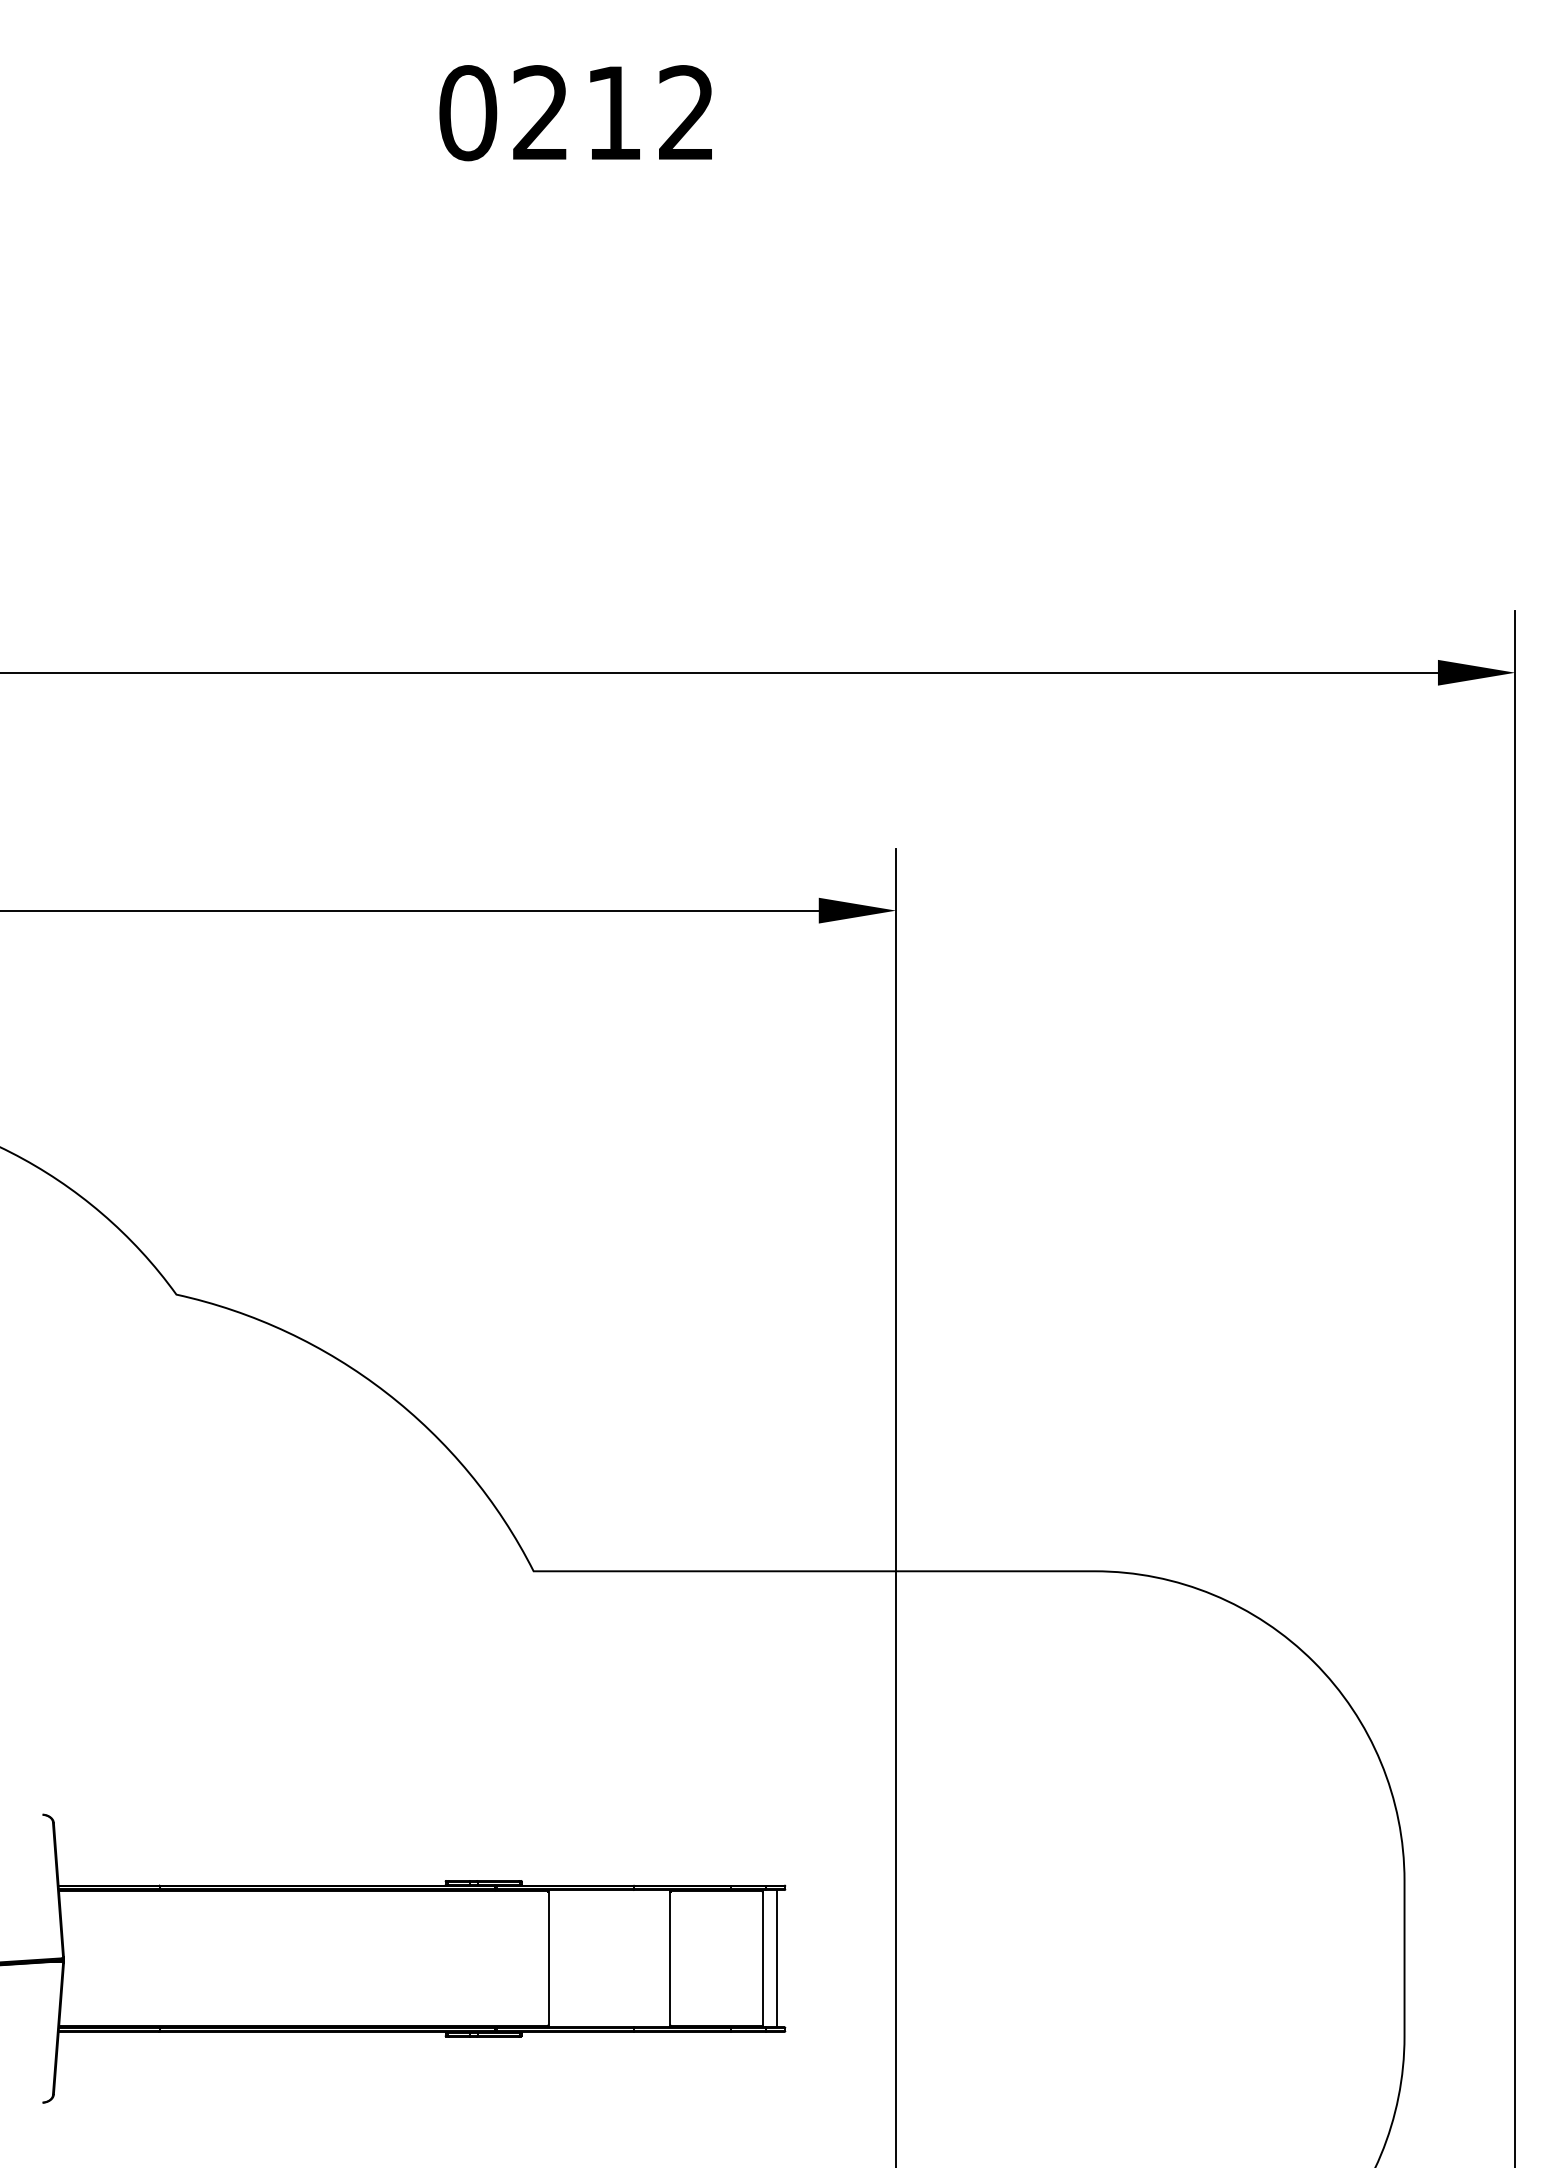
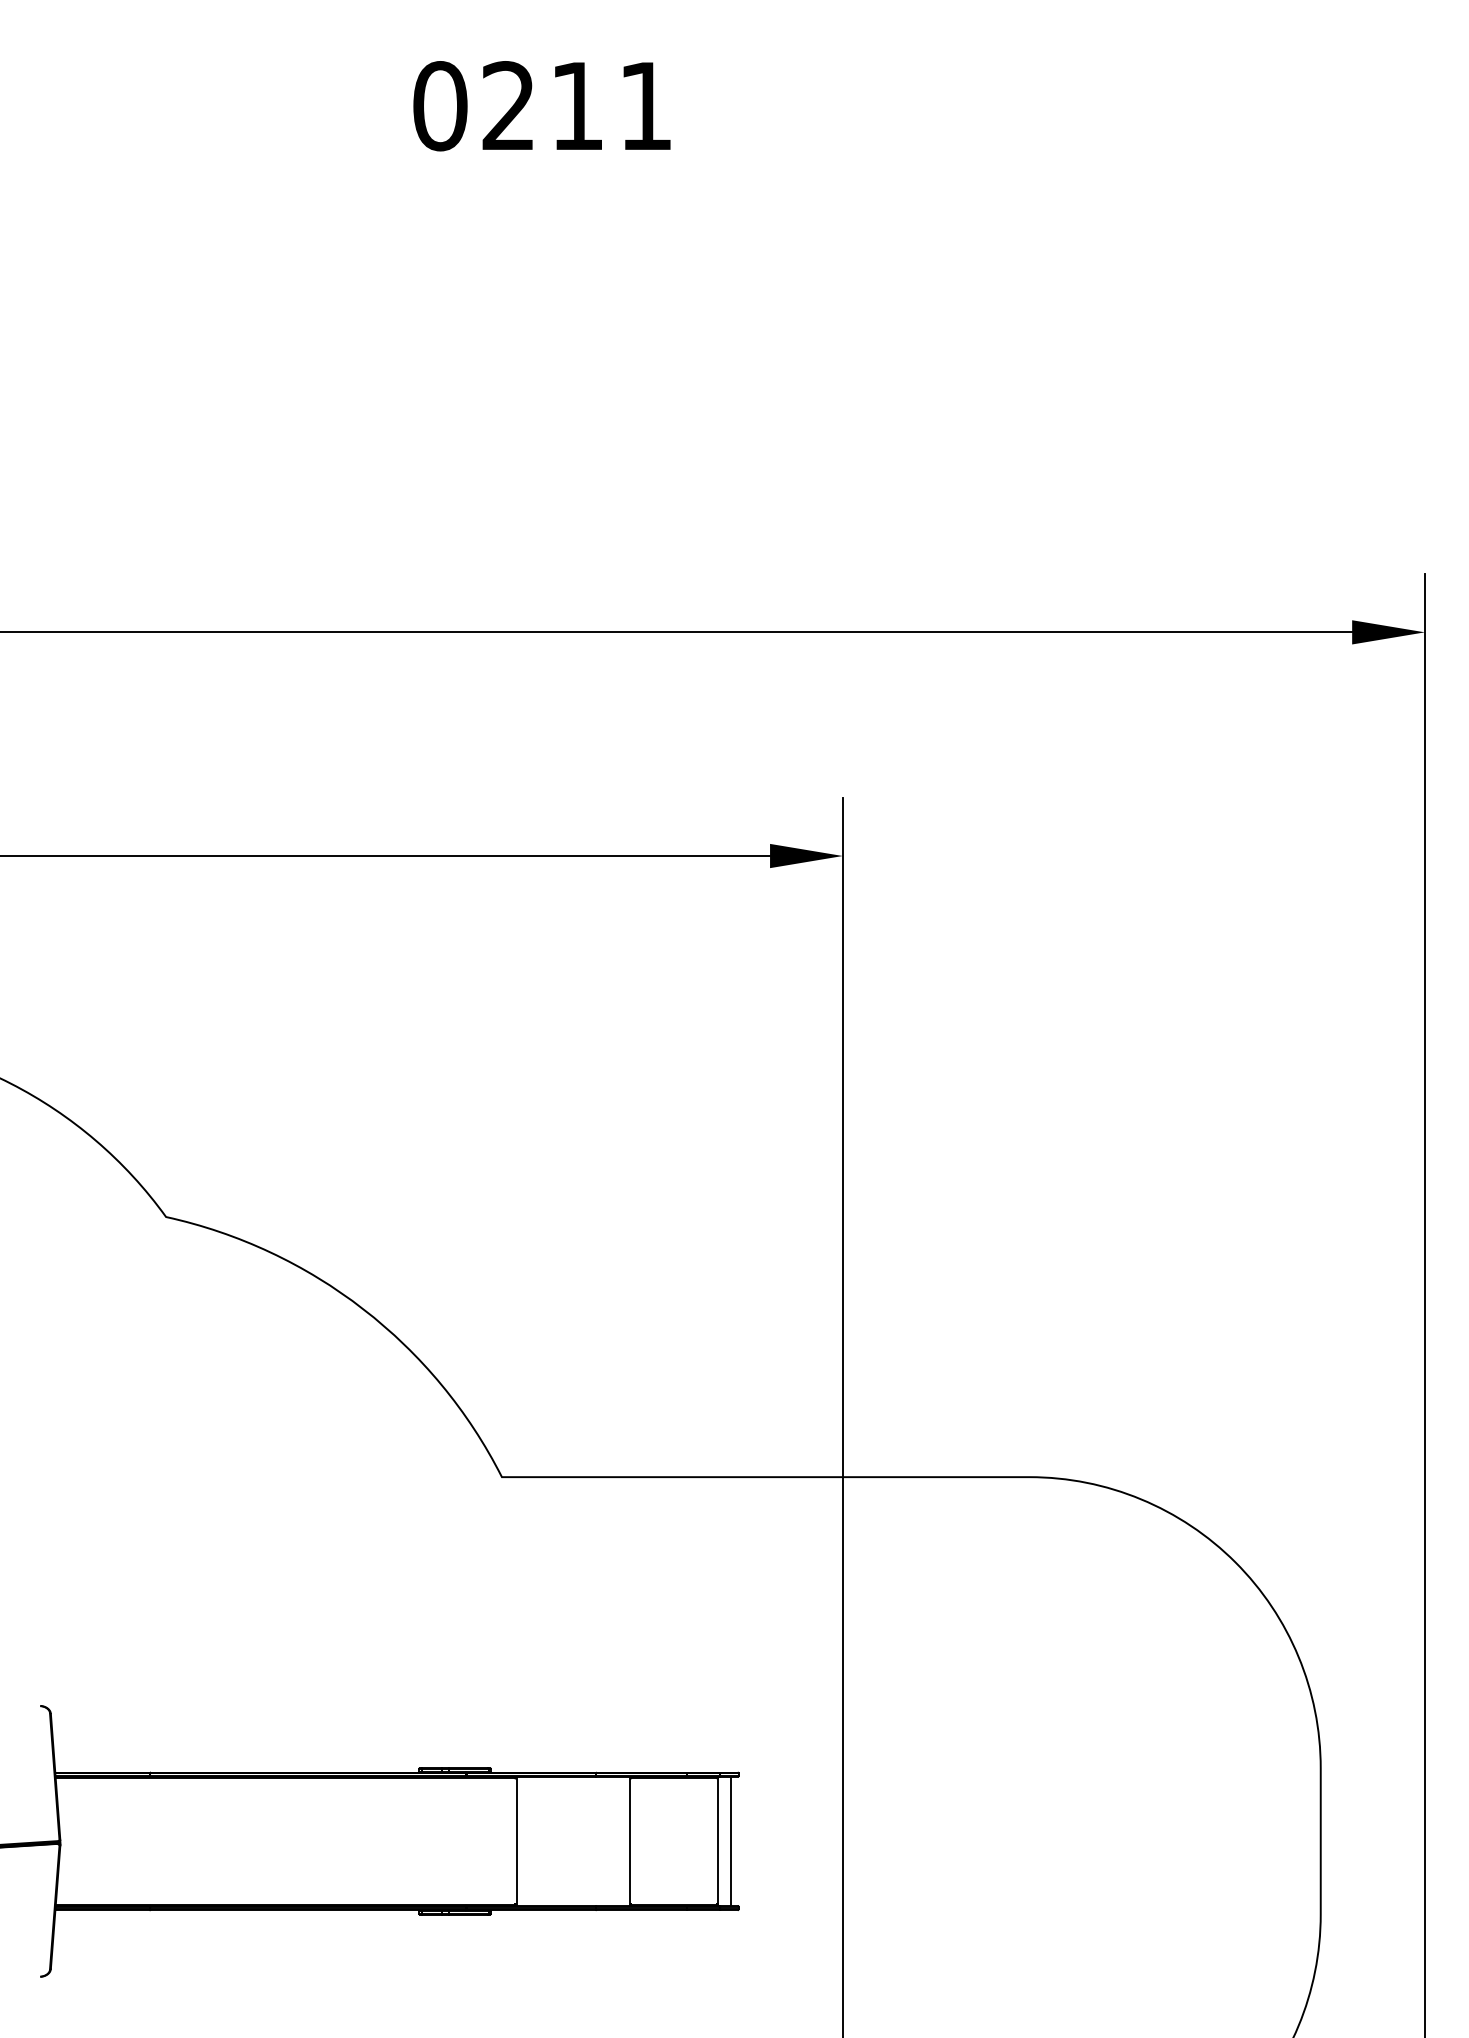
text: (685, 112) -> (644, 105), 0212 -> 0211

